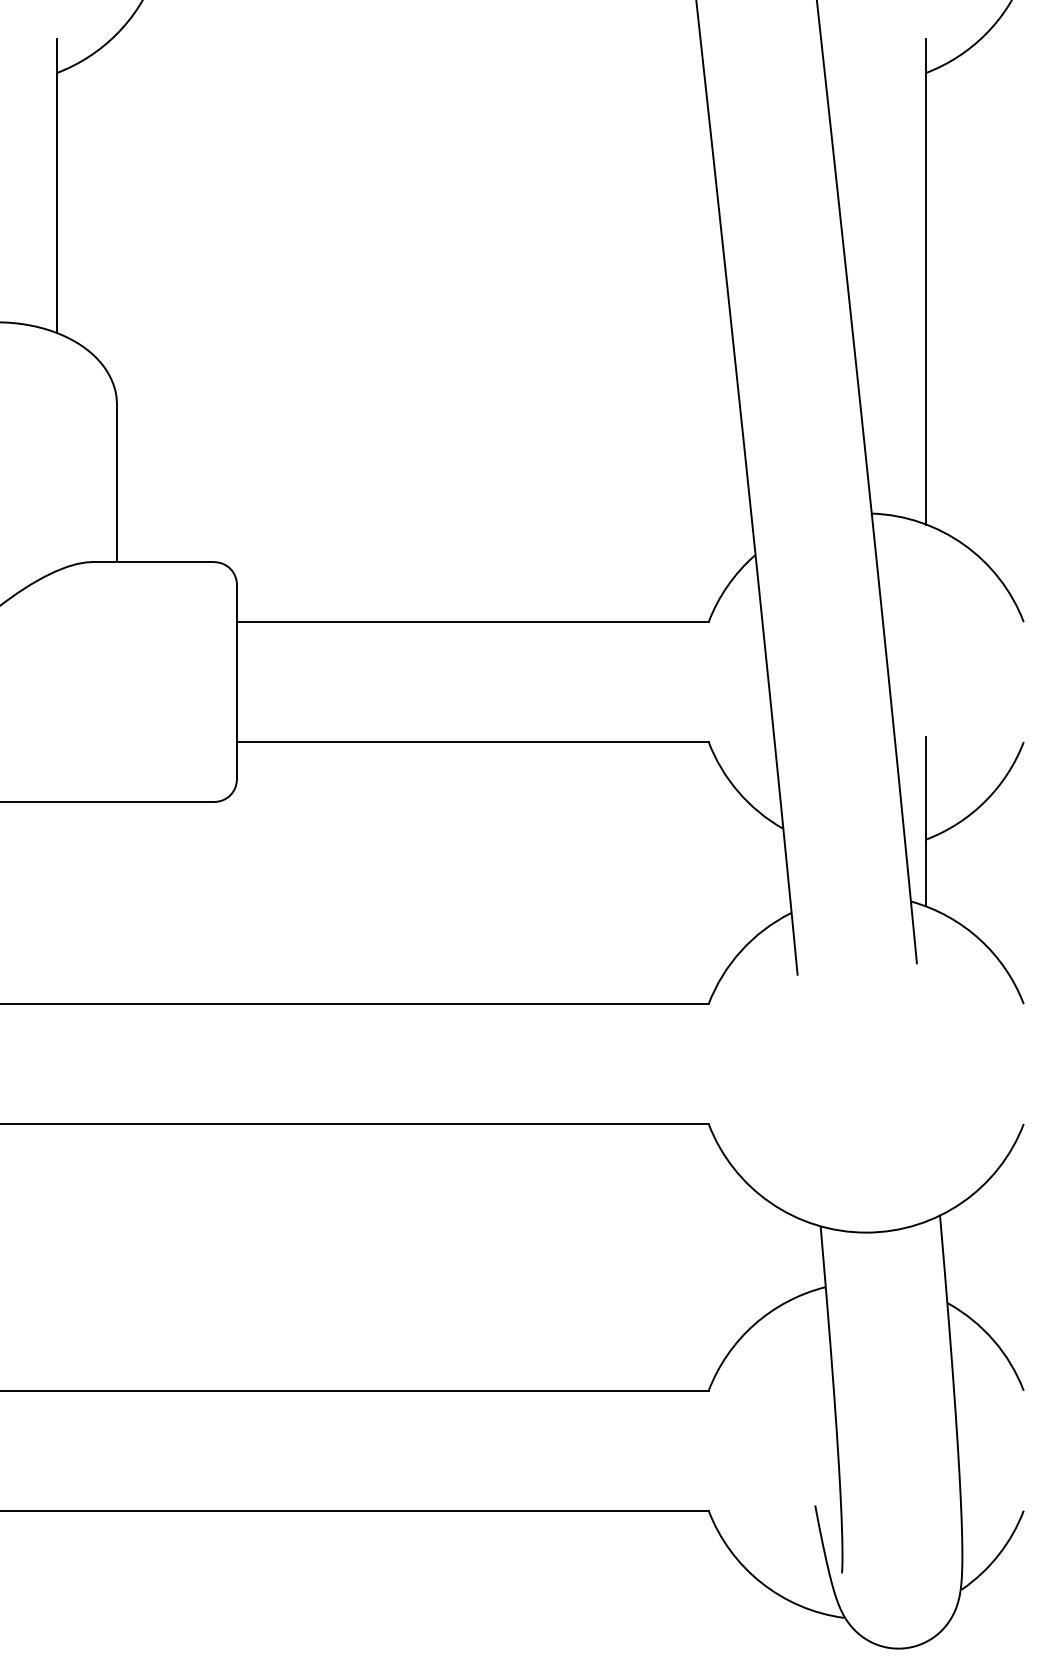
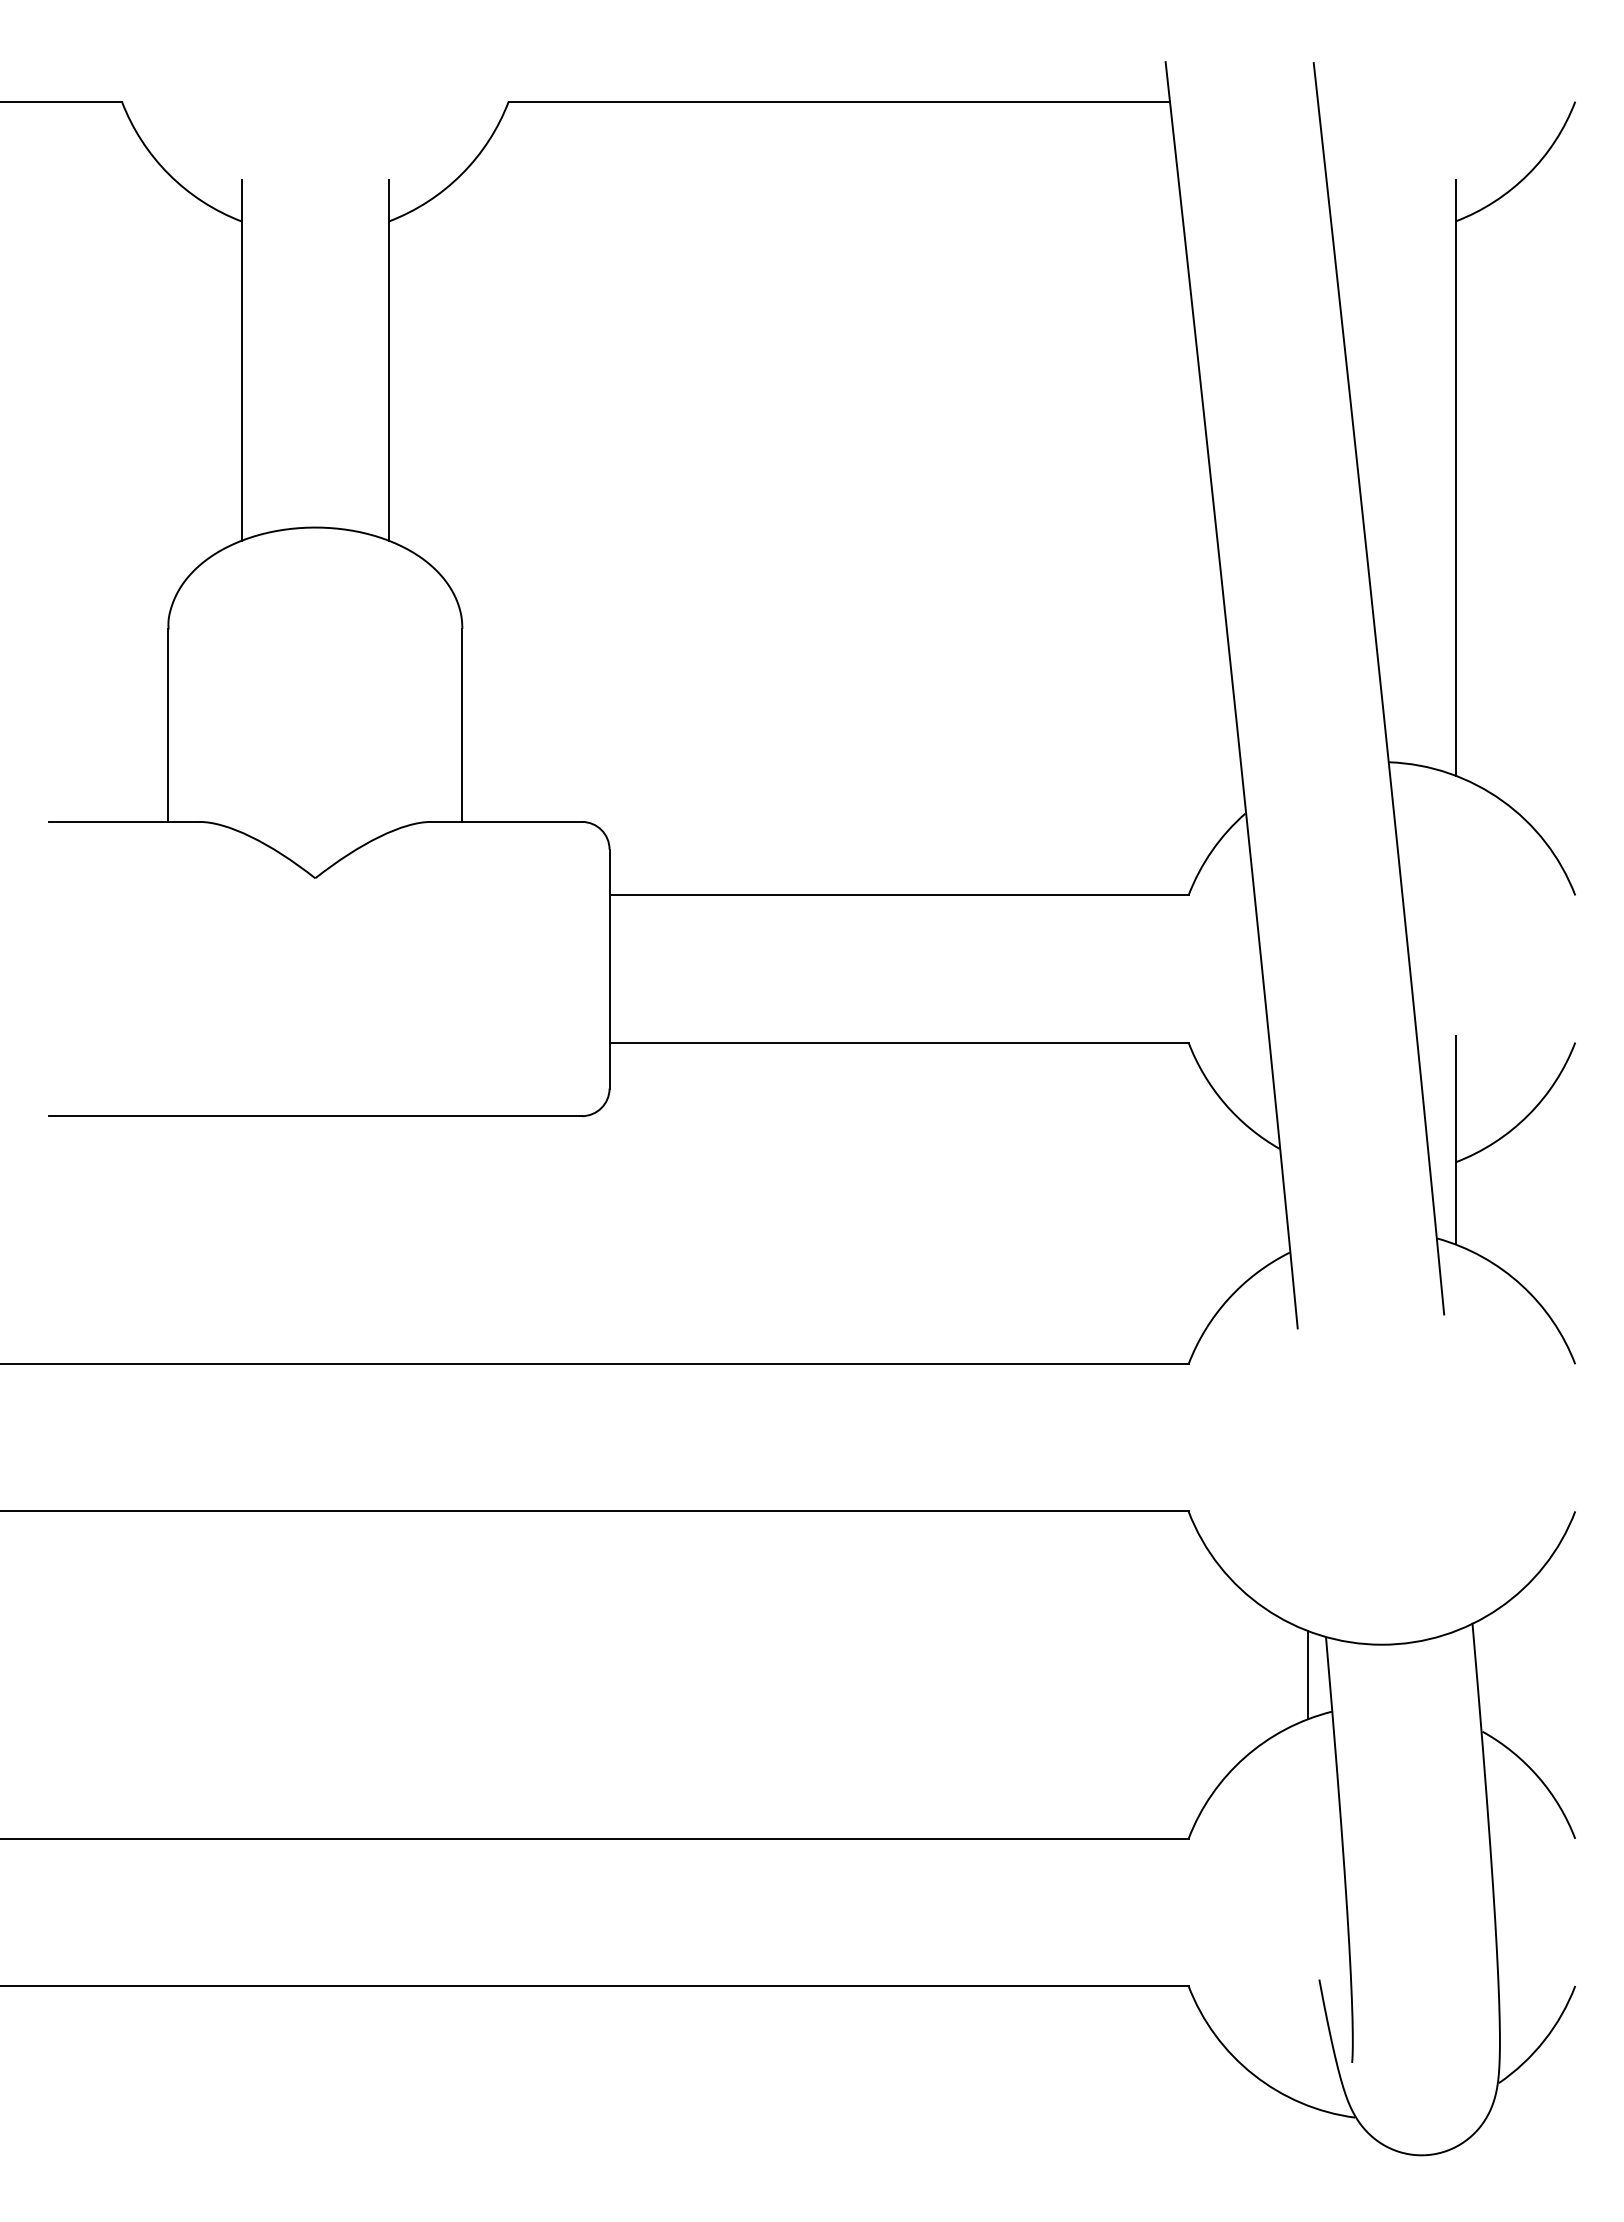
line: (806, 1257) -> (1308, 1675), added

